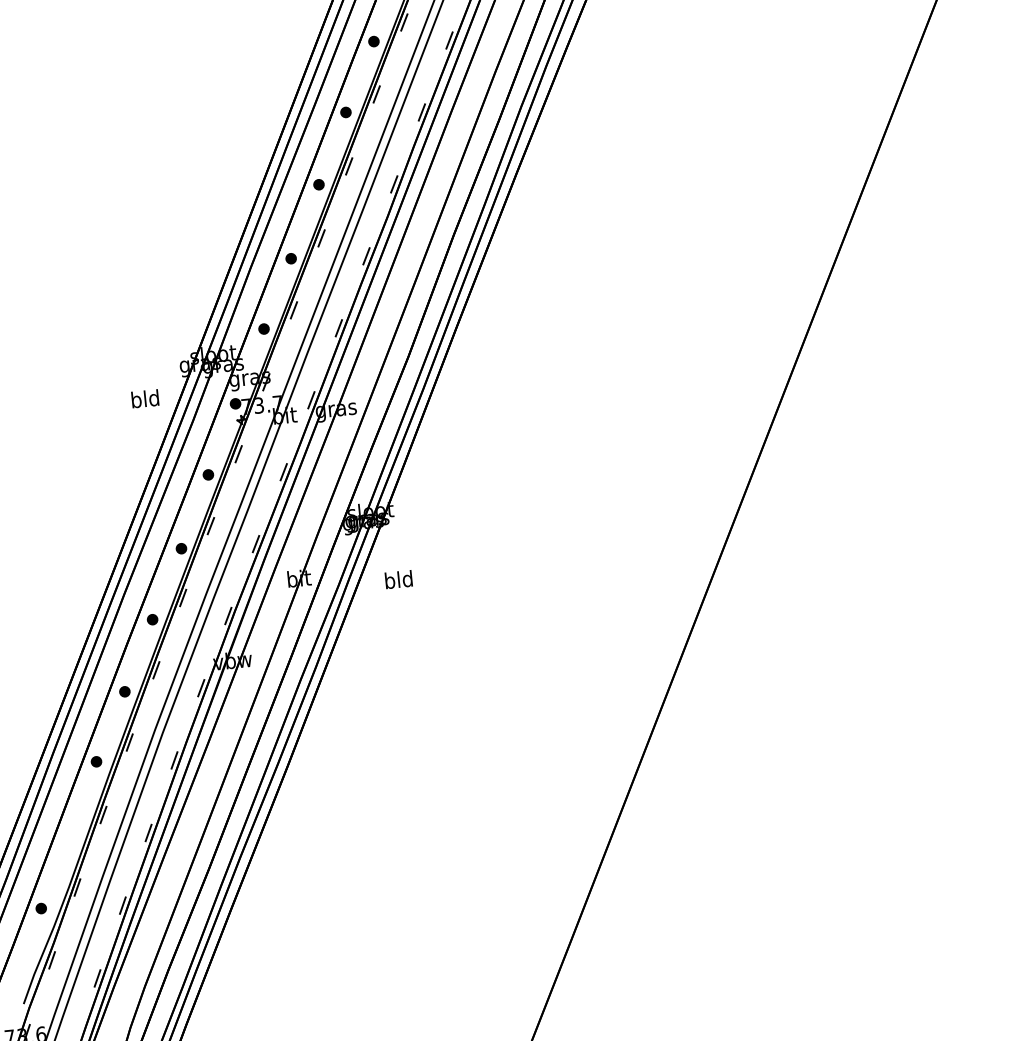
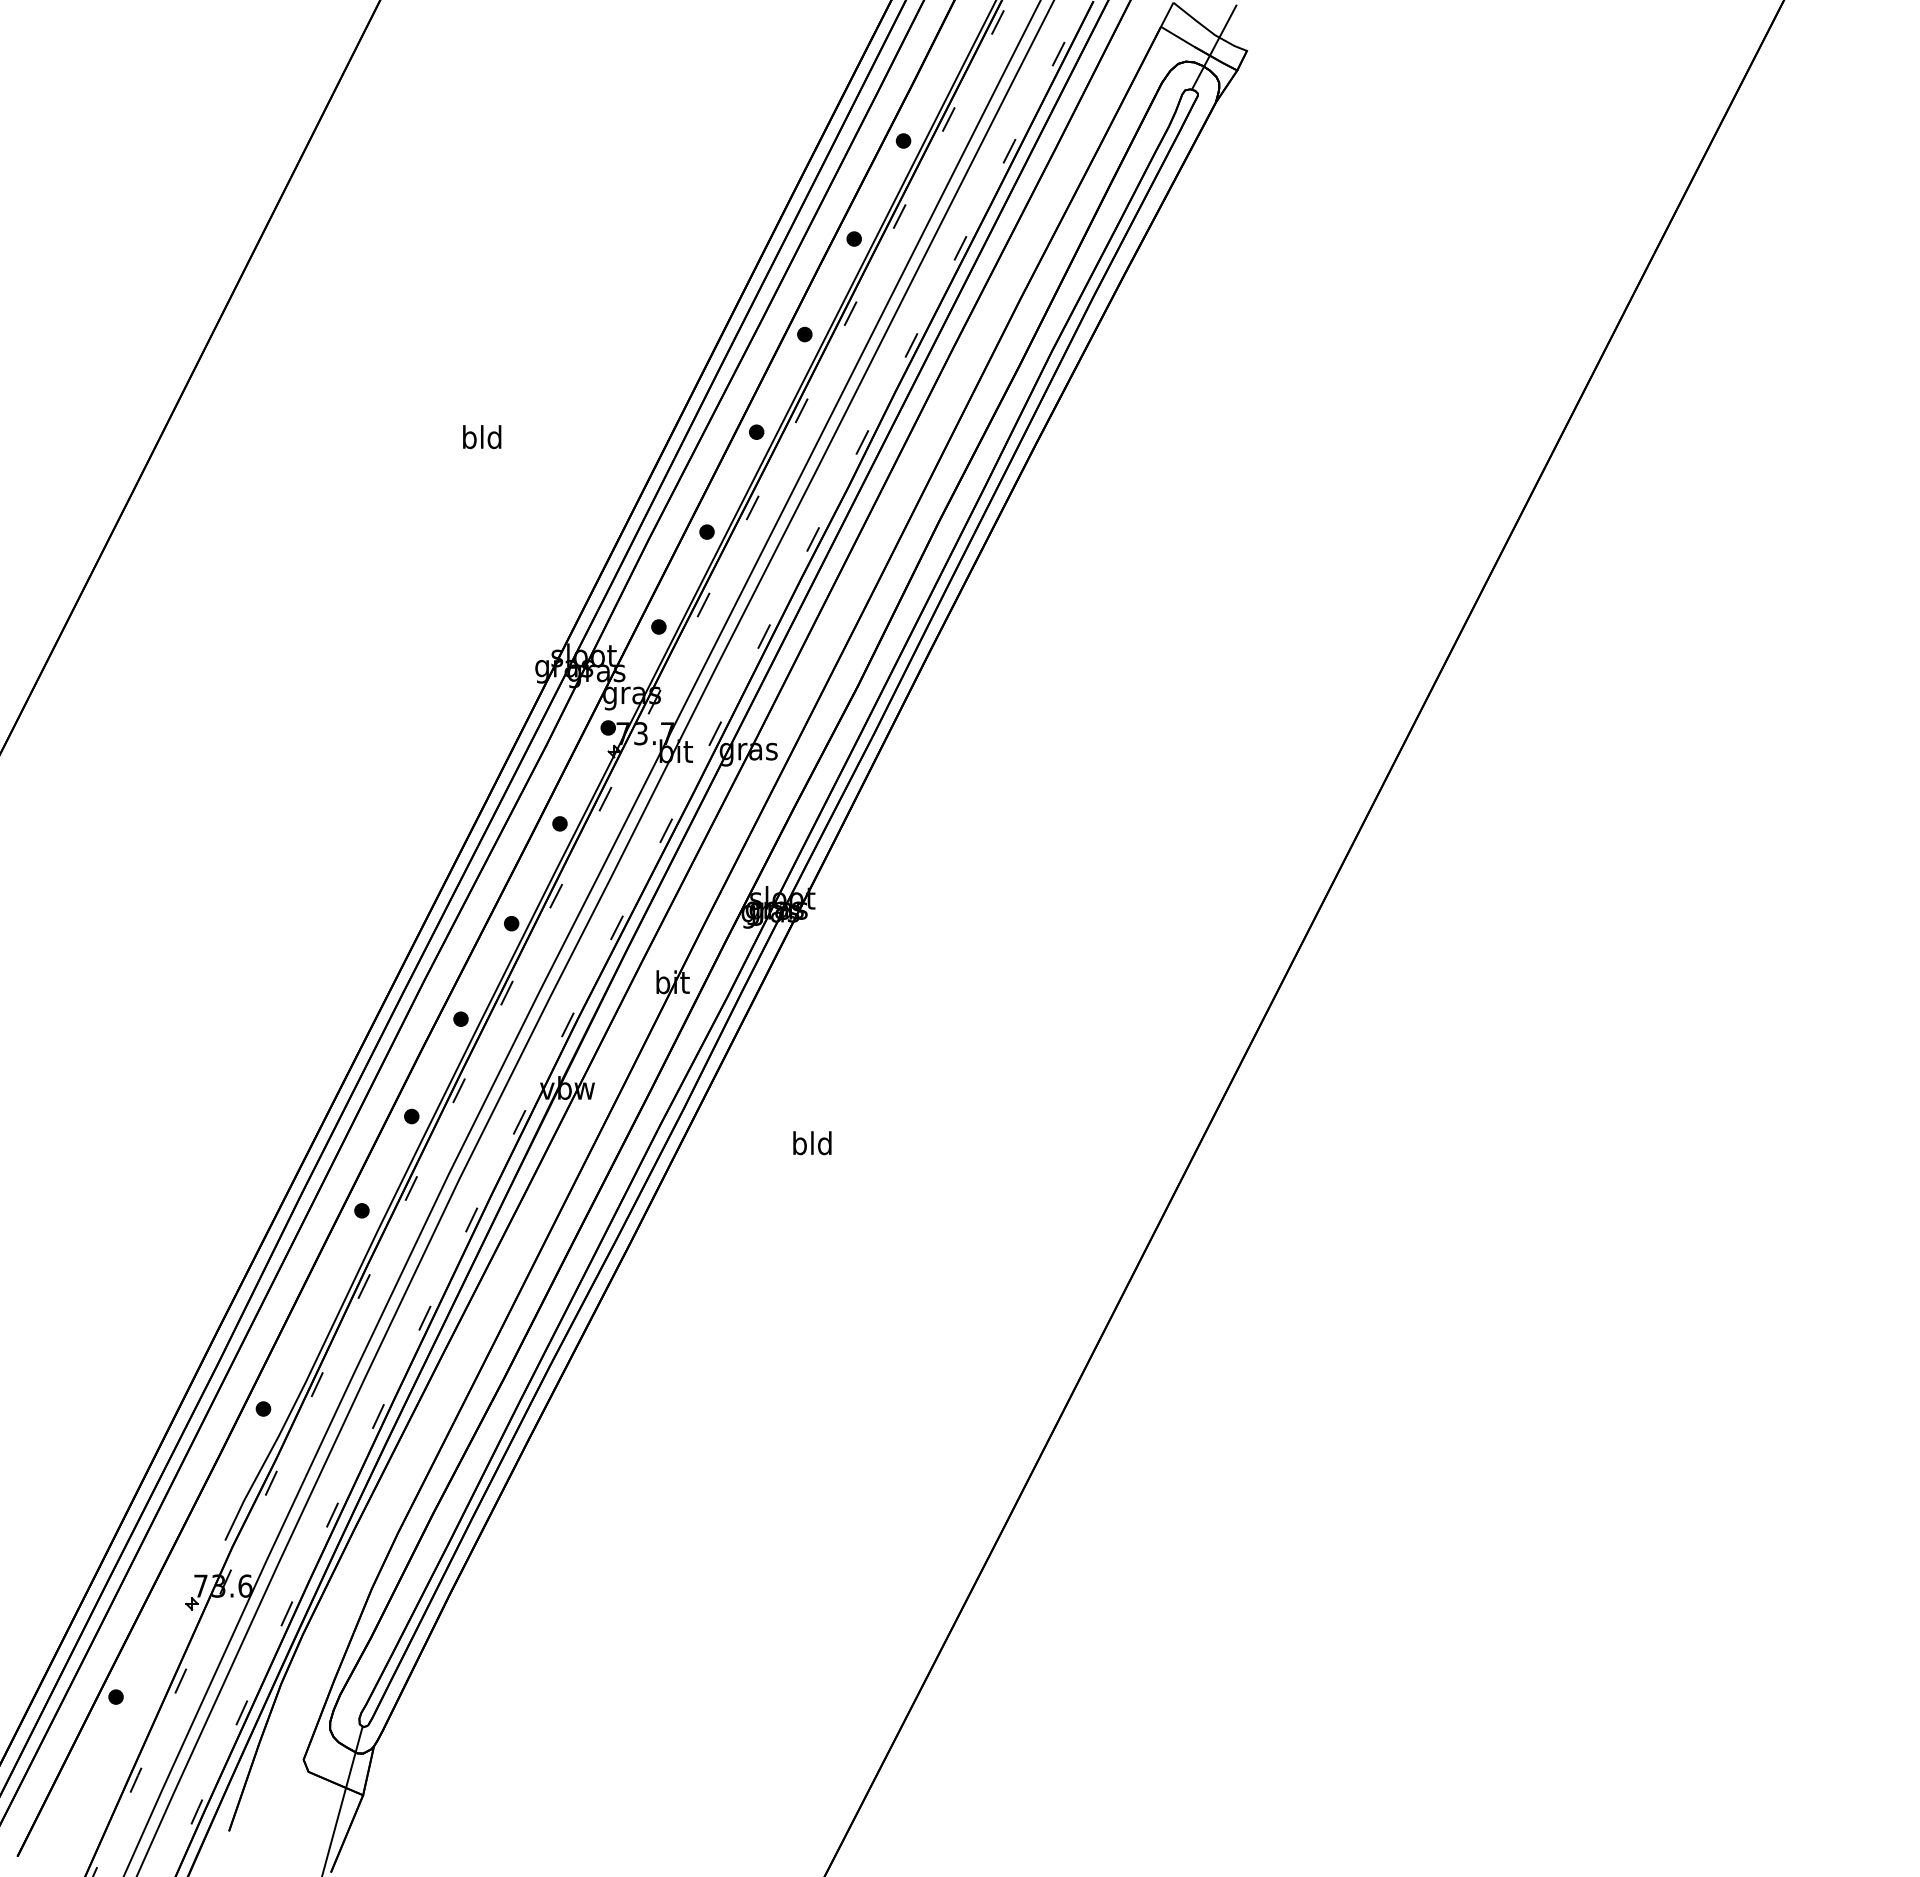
text: (145, 399) -> (482, 437), moved
text: (398, 579) -> (812, 1143), moved

